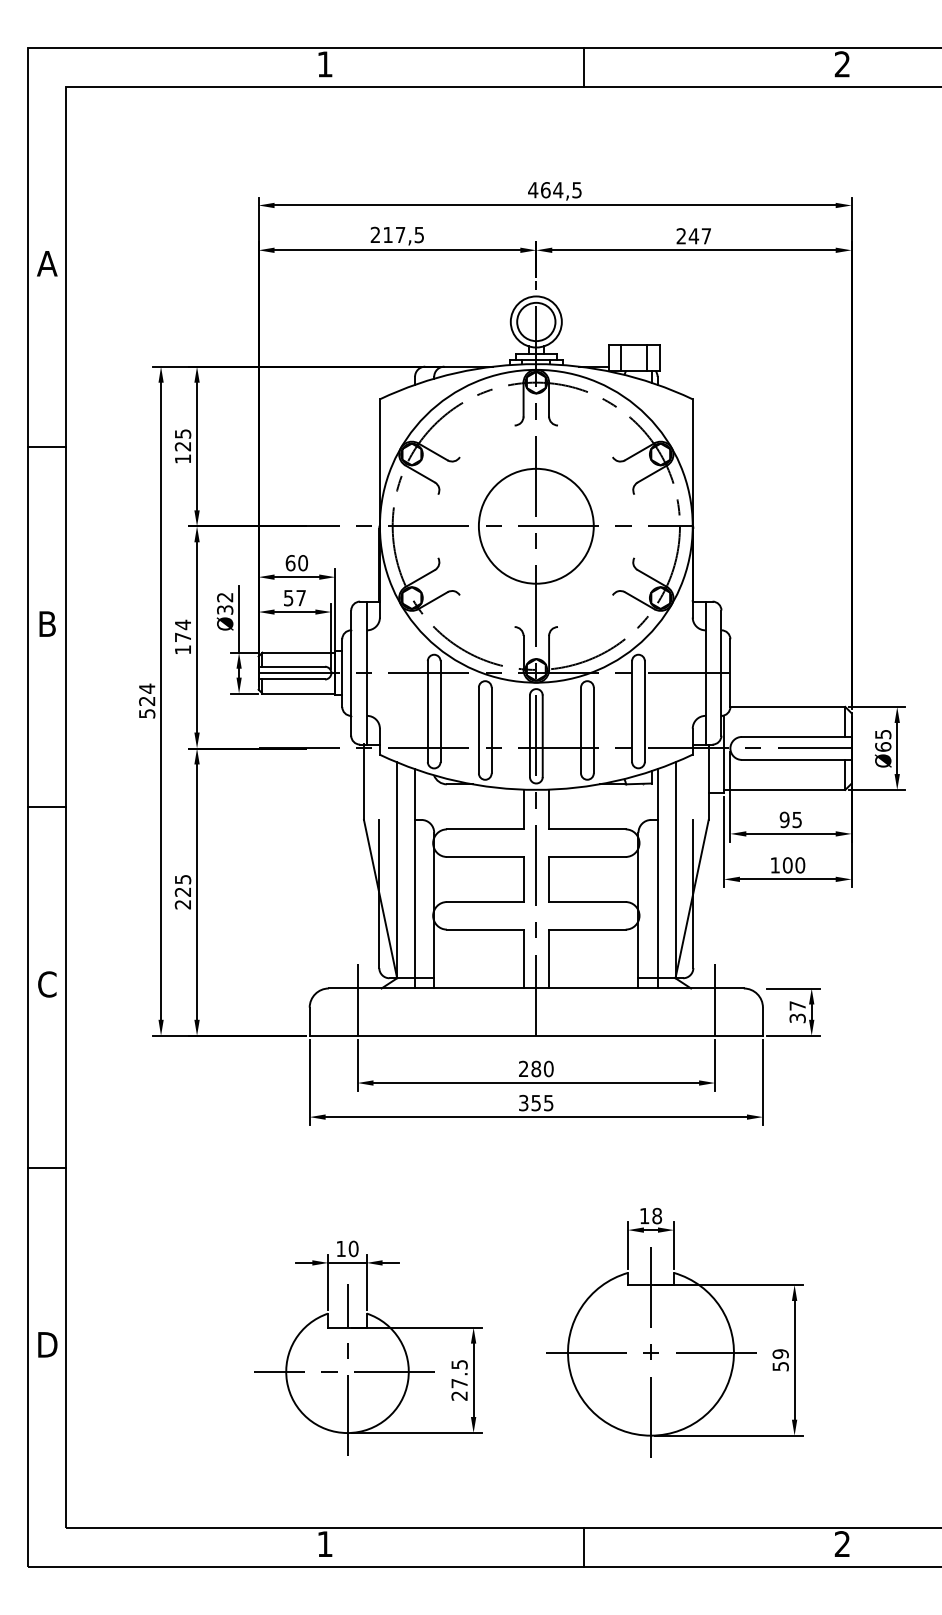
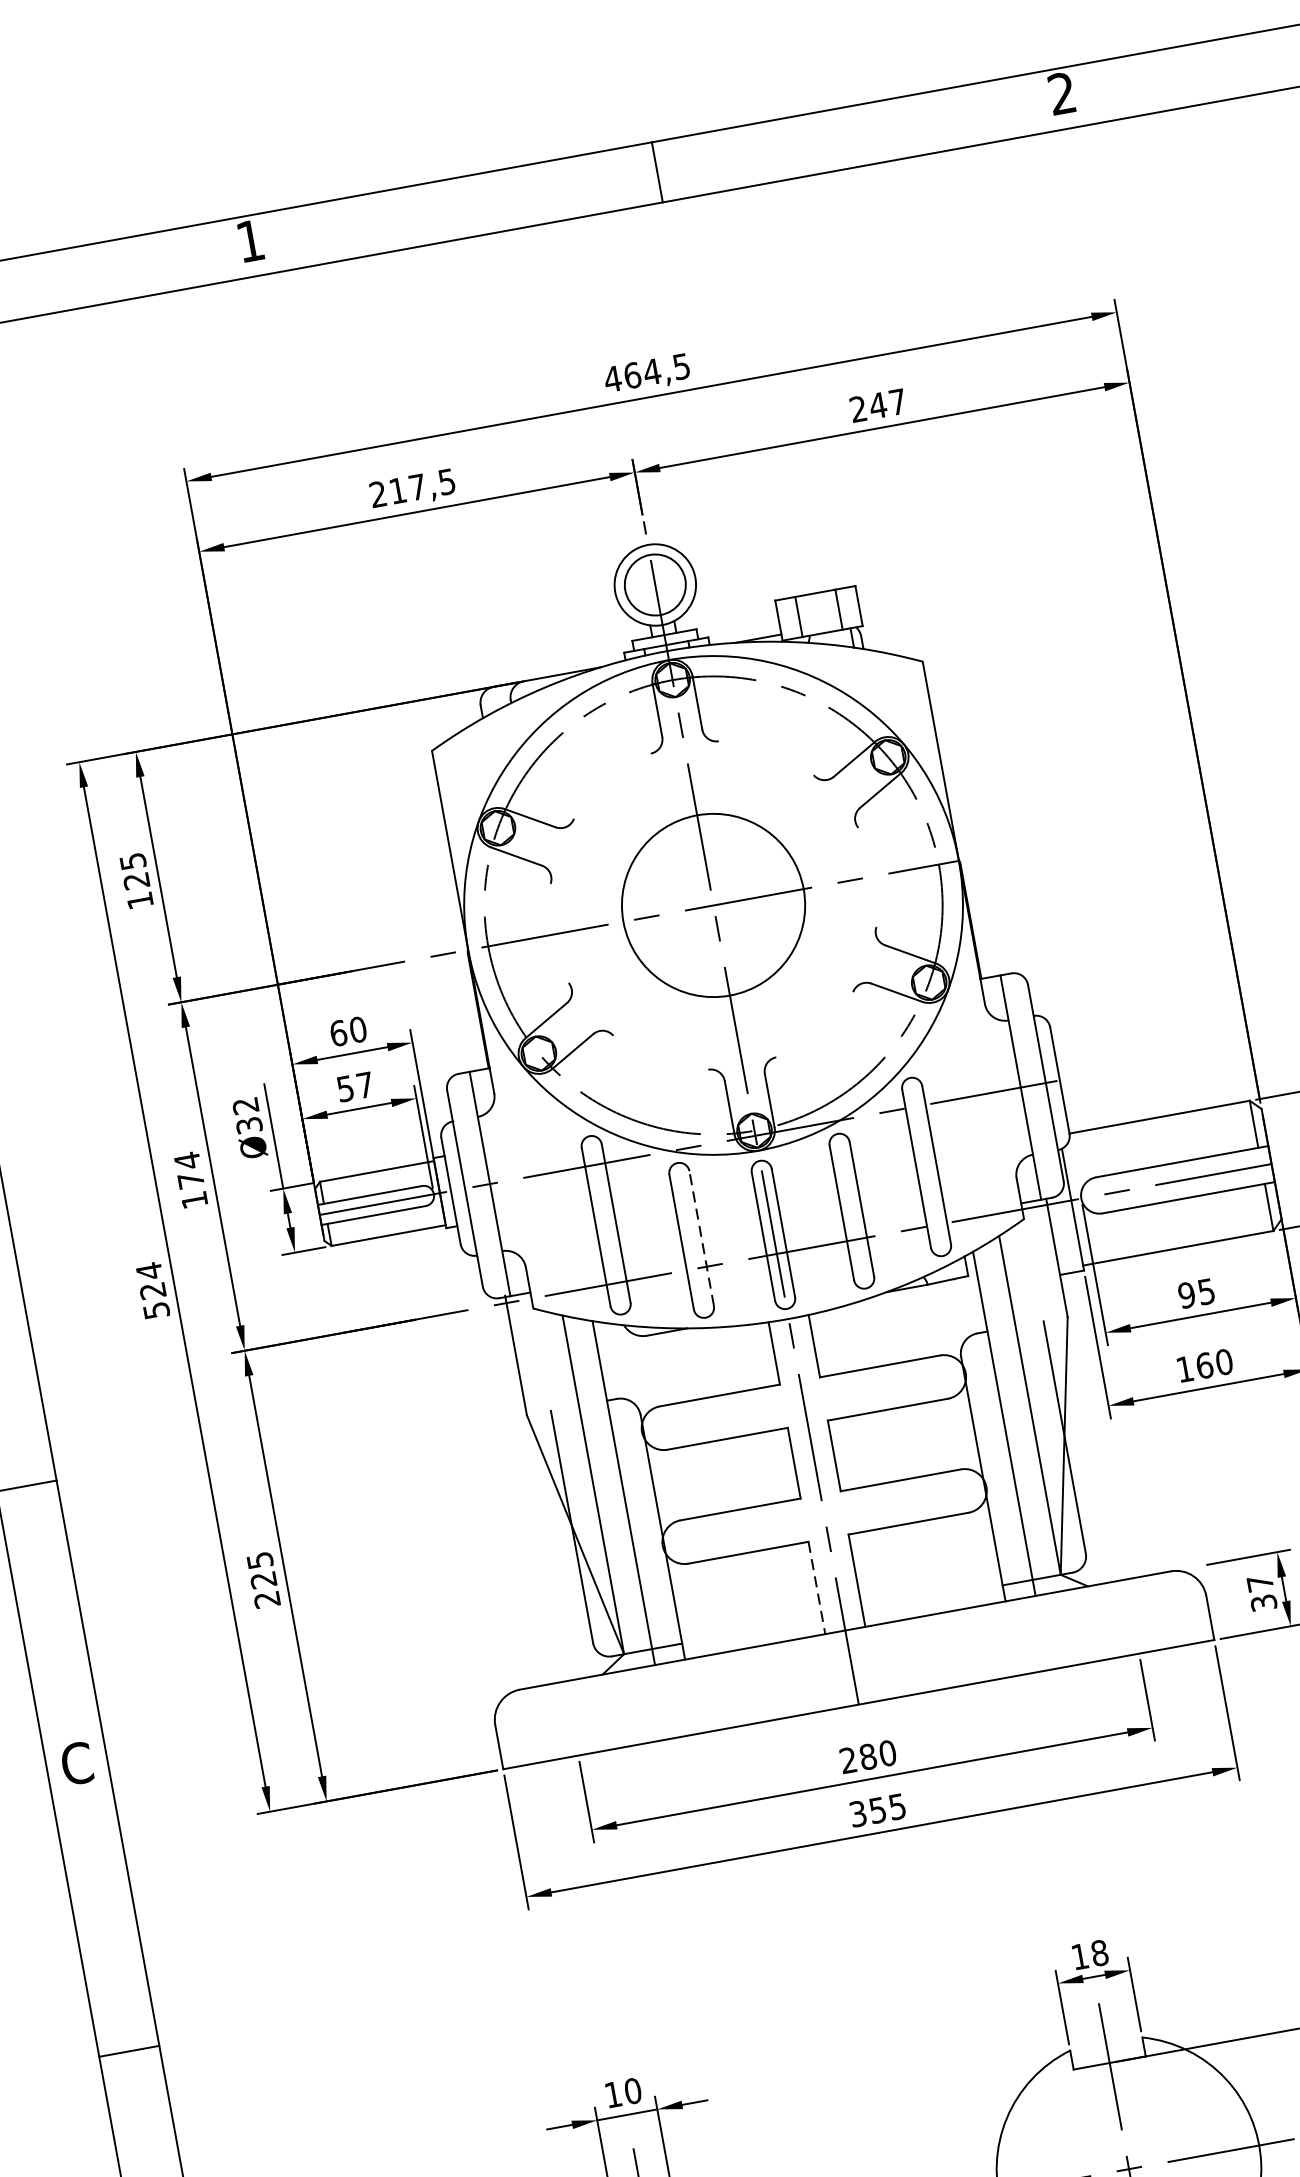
line: (491, 730) -> (701, 1238), solid -> dashed
text: (787, 865) -> (1204, 1365), 100 -> 160
line: (523, 959) -> (816, 1588), solid -> dashed
line: (357, 999) -> (567, 1698), removed
line: (715, 999) -> (1129, 1596), removed

